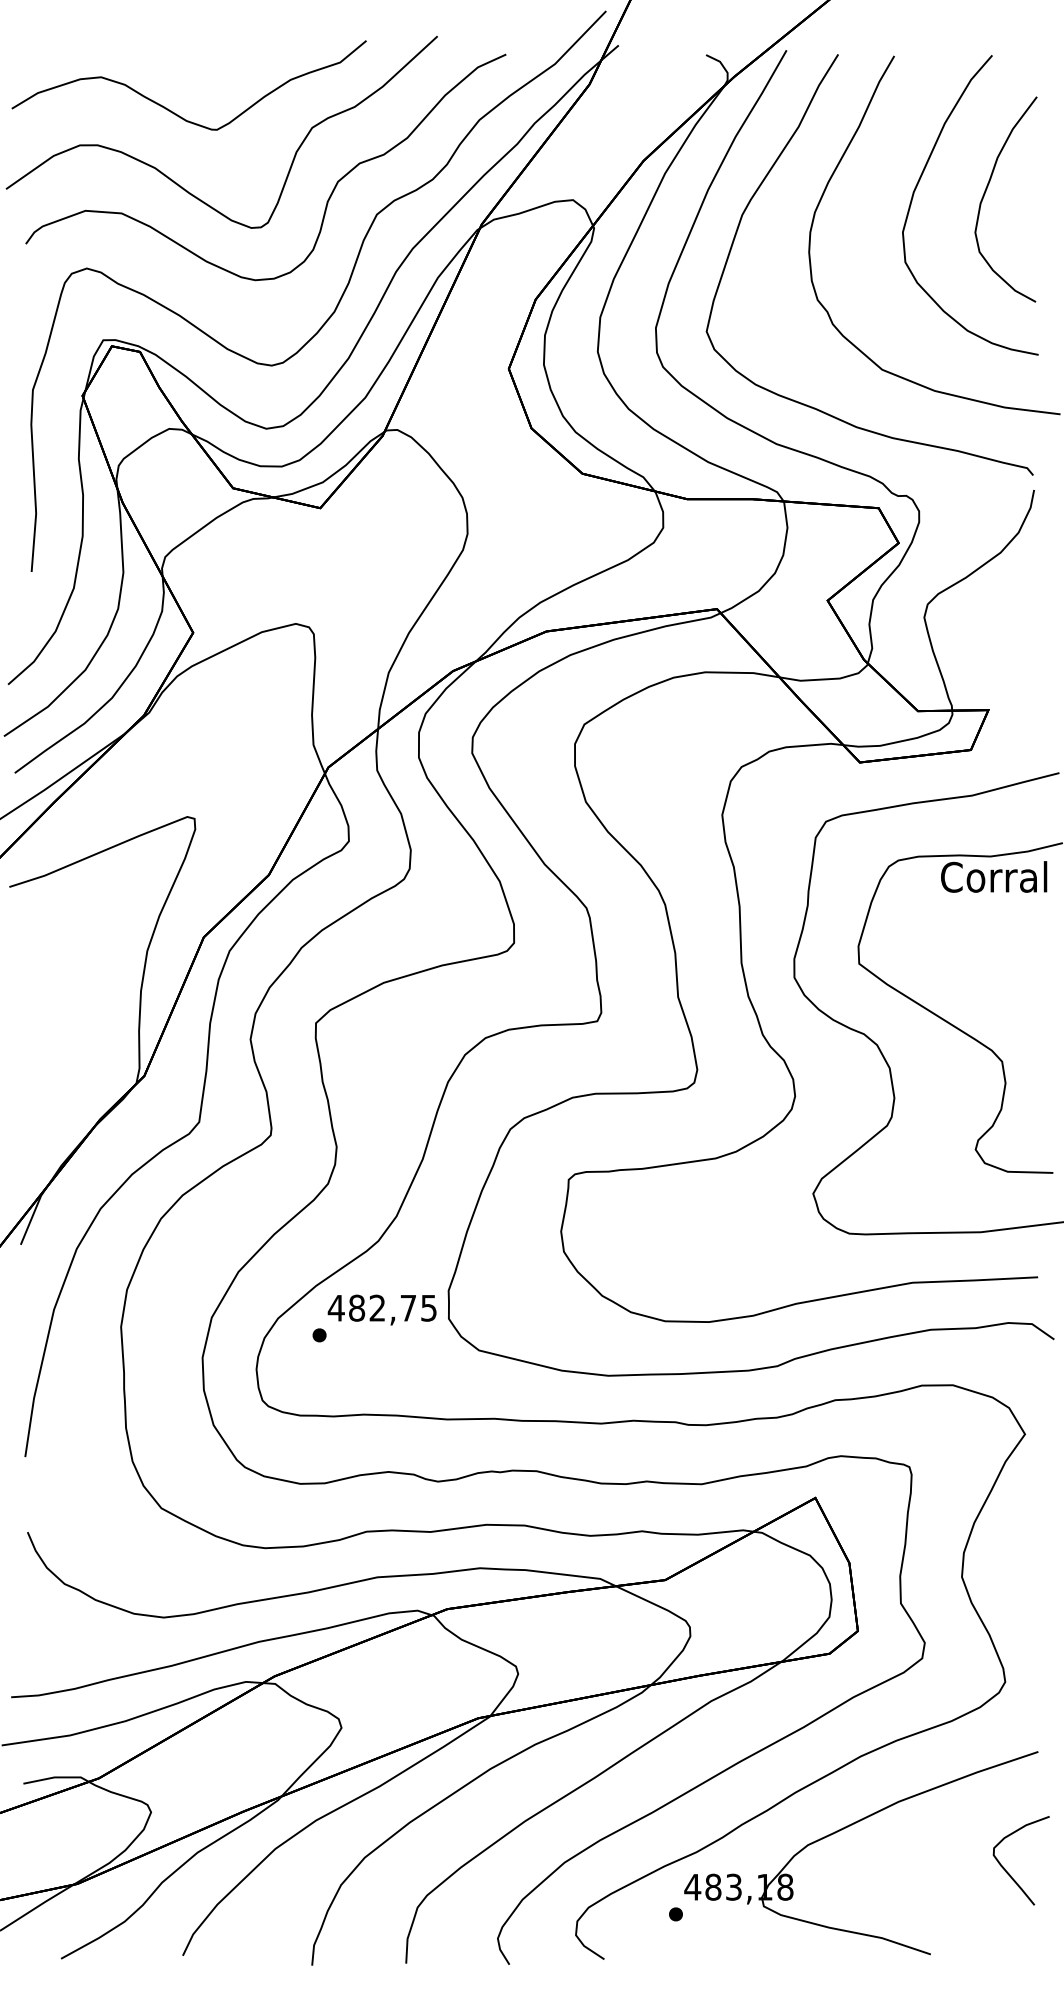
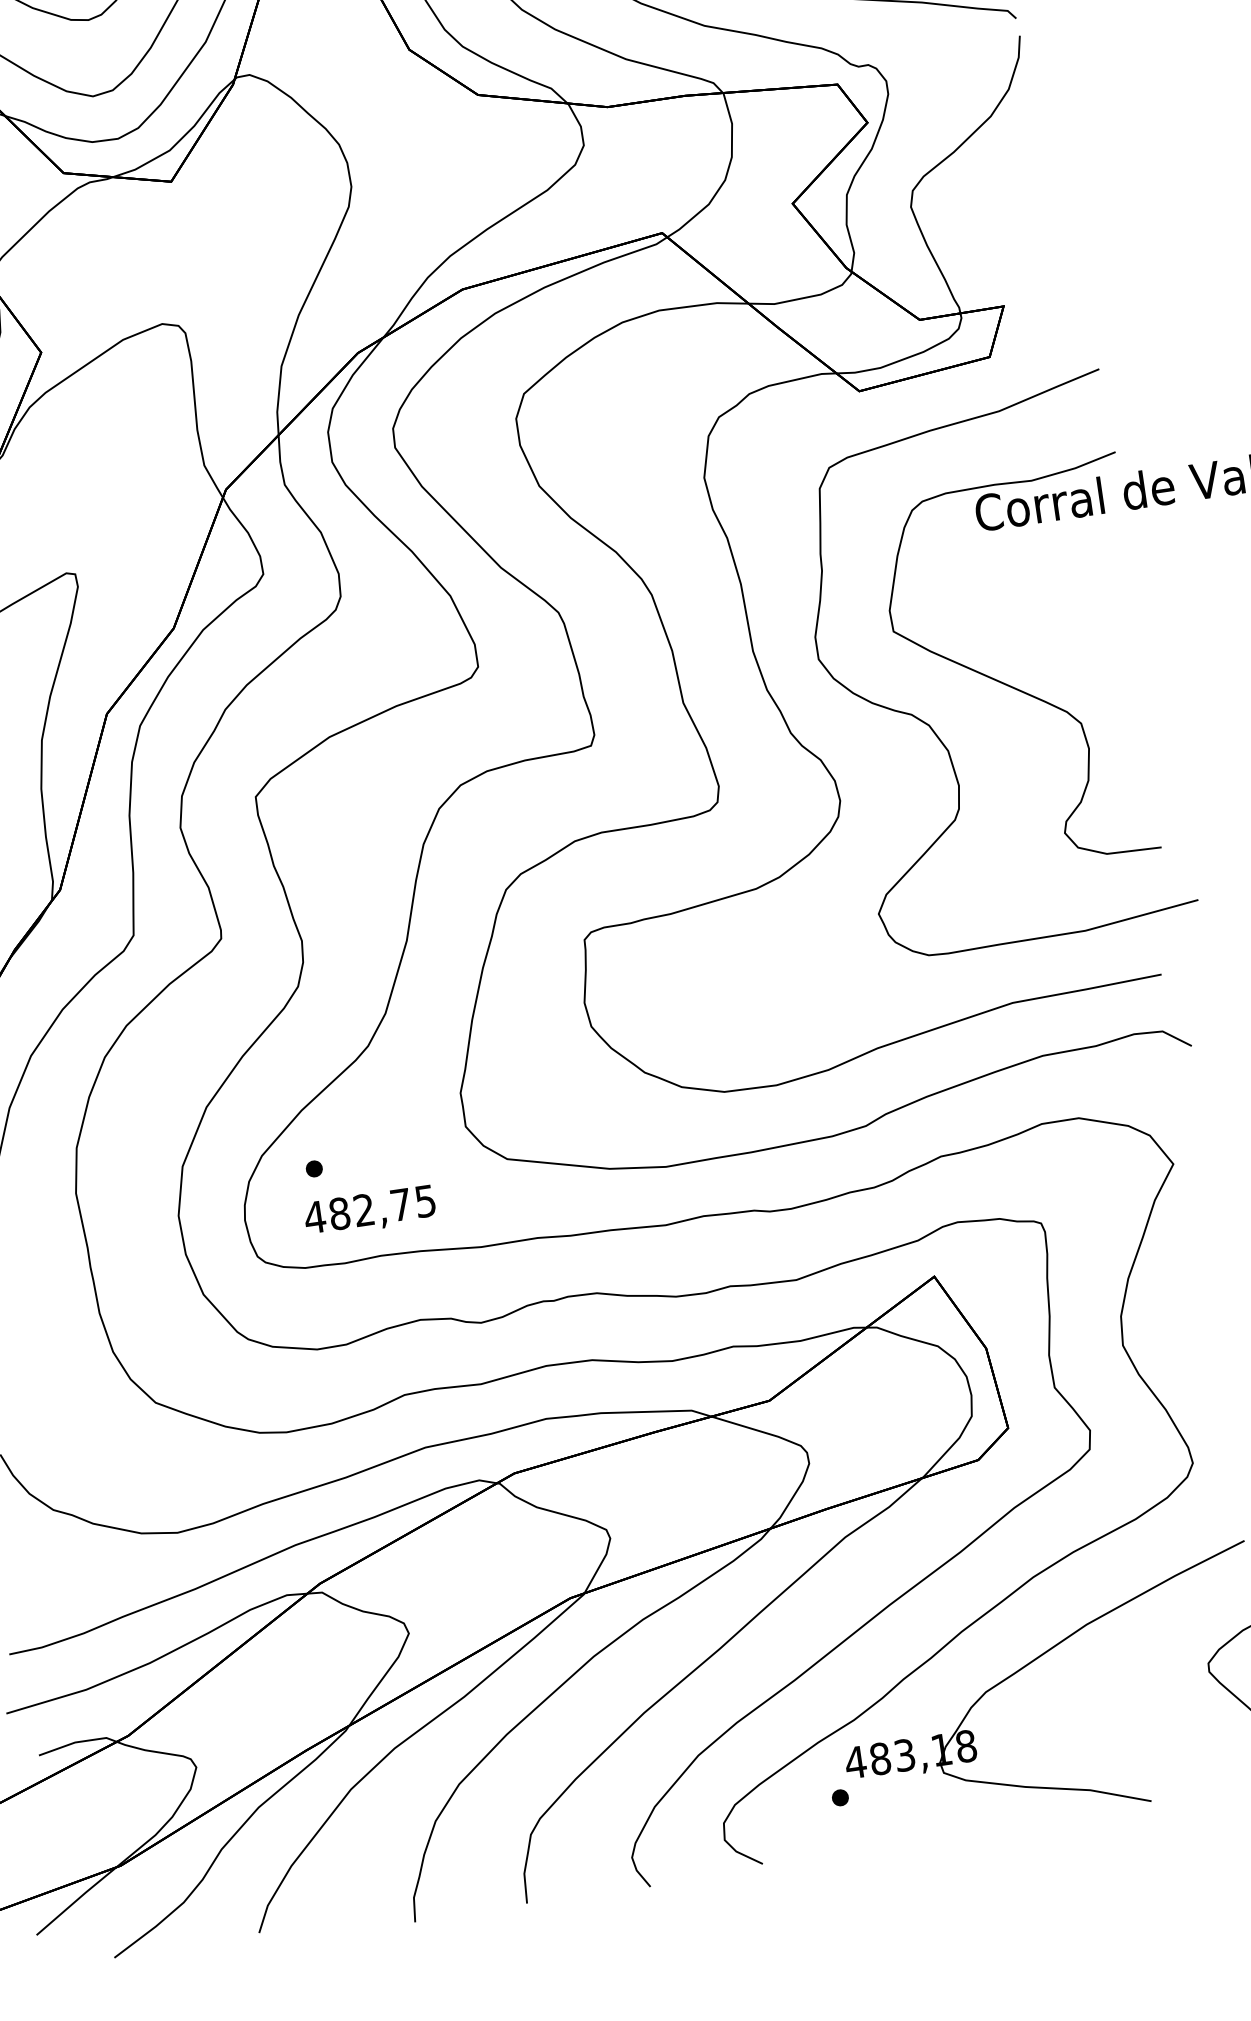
text: (381, 1309) -> (369, 1211), moved

